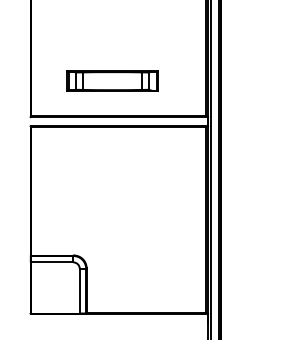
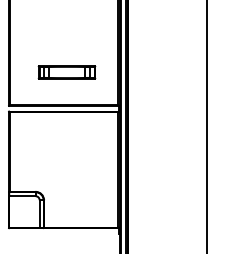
part: (111, 81) -> (66, 72), moved

